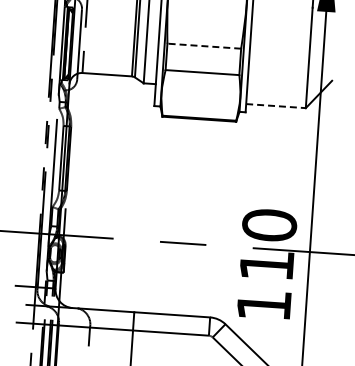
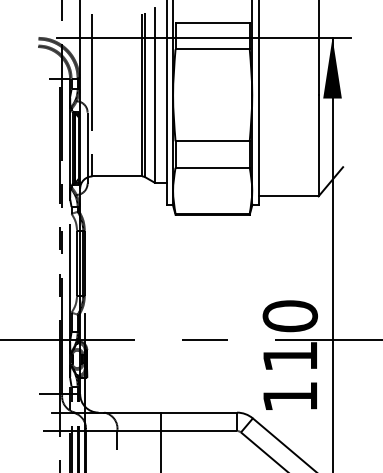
line: (204, 46) -> (212, 141), dashed -> solid
line: (276, 106) -> (289, 196), dashed -> solid

